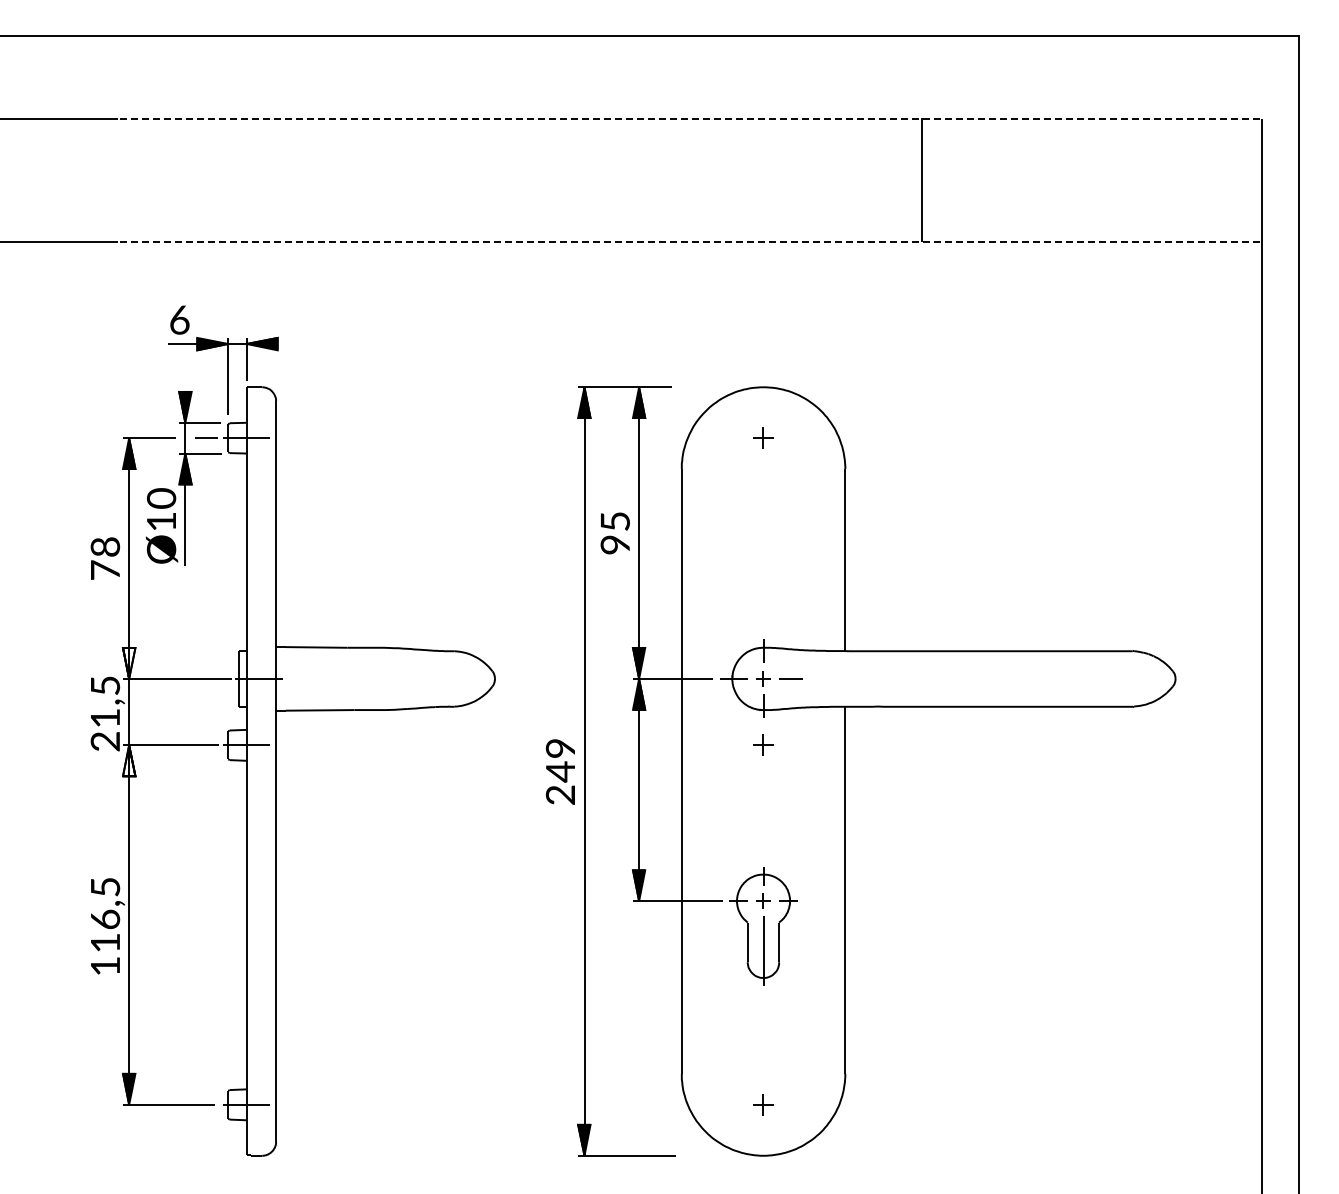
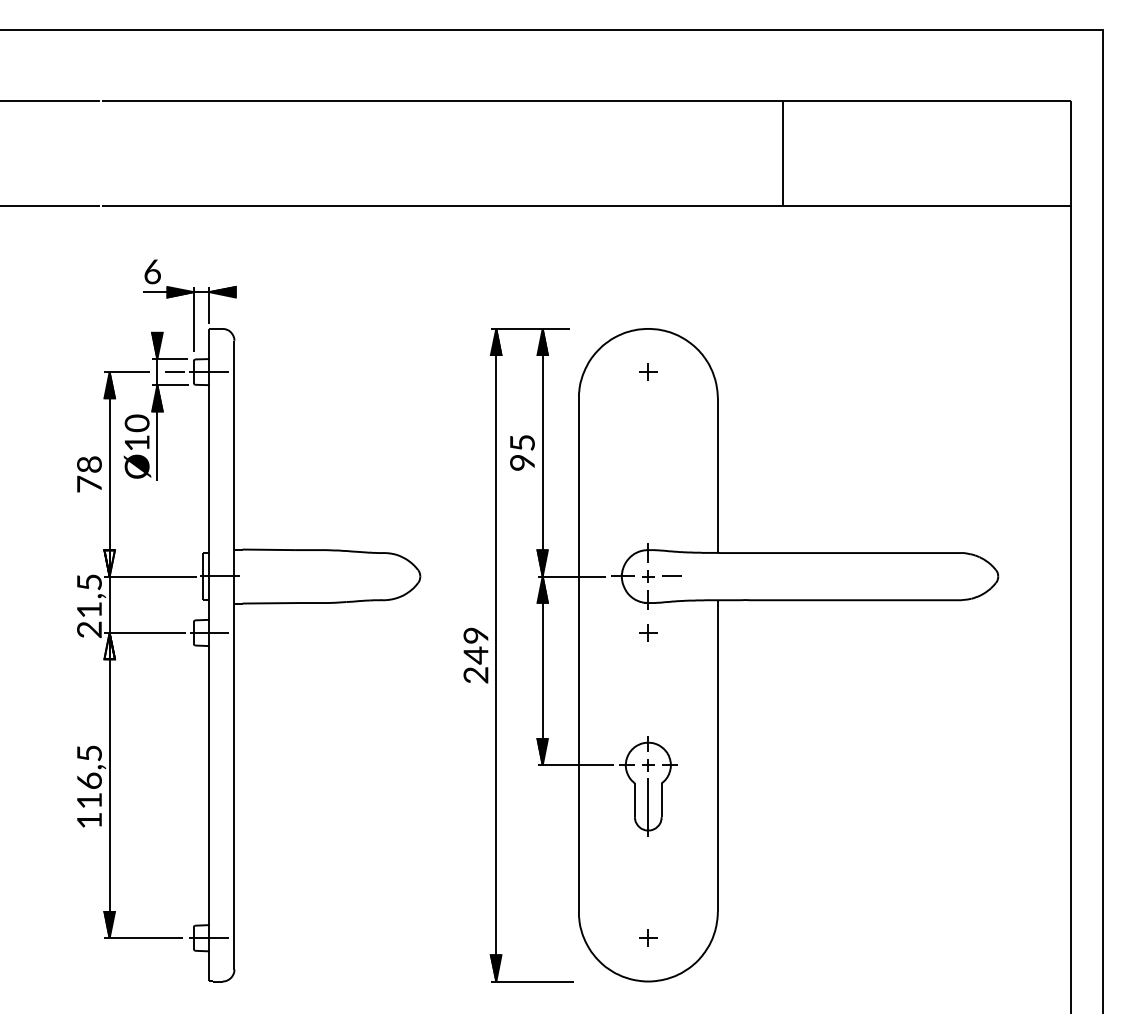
line: (690, 118) -> (586, 100), dashed -> solid
line: (690, 242) -> (586, 205), dashed -> solid

